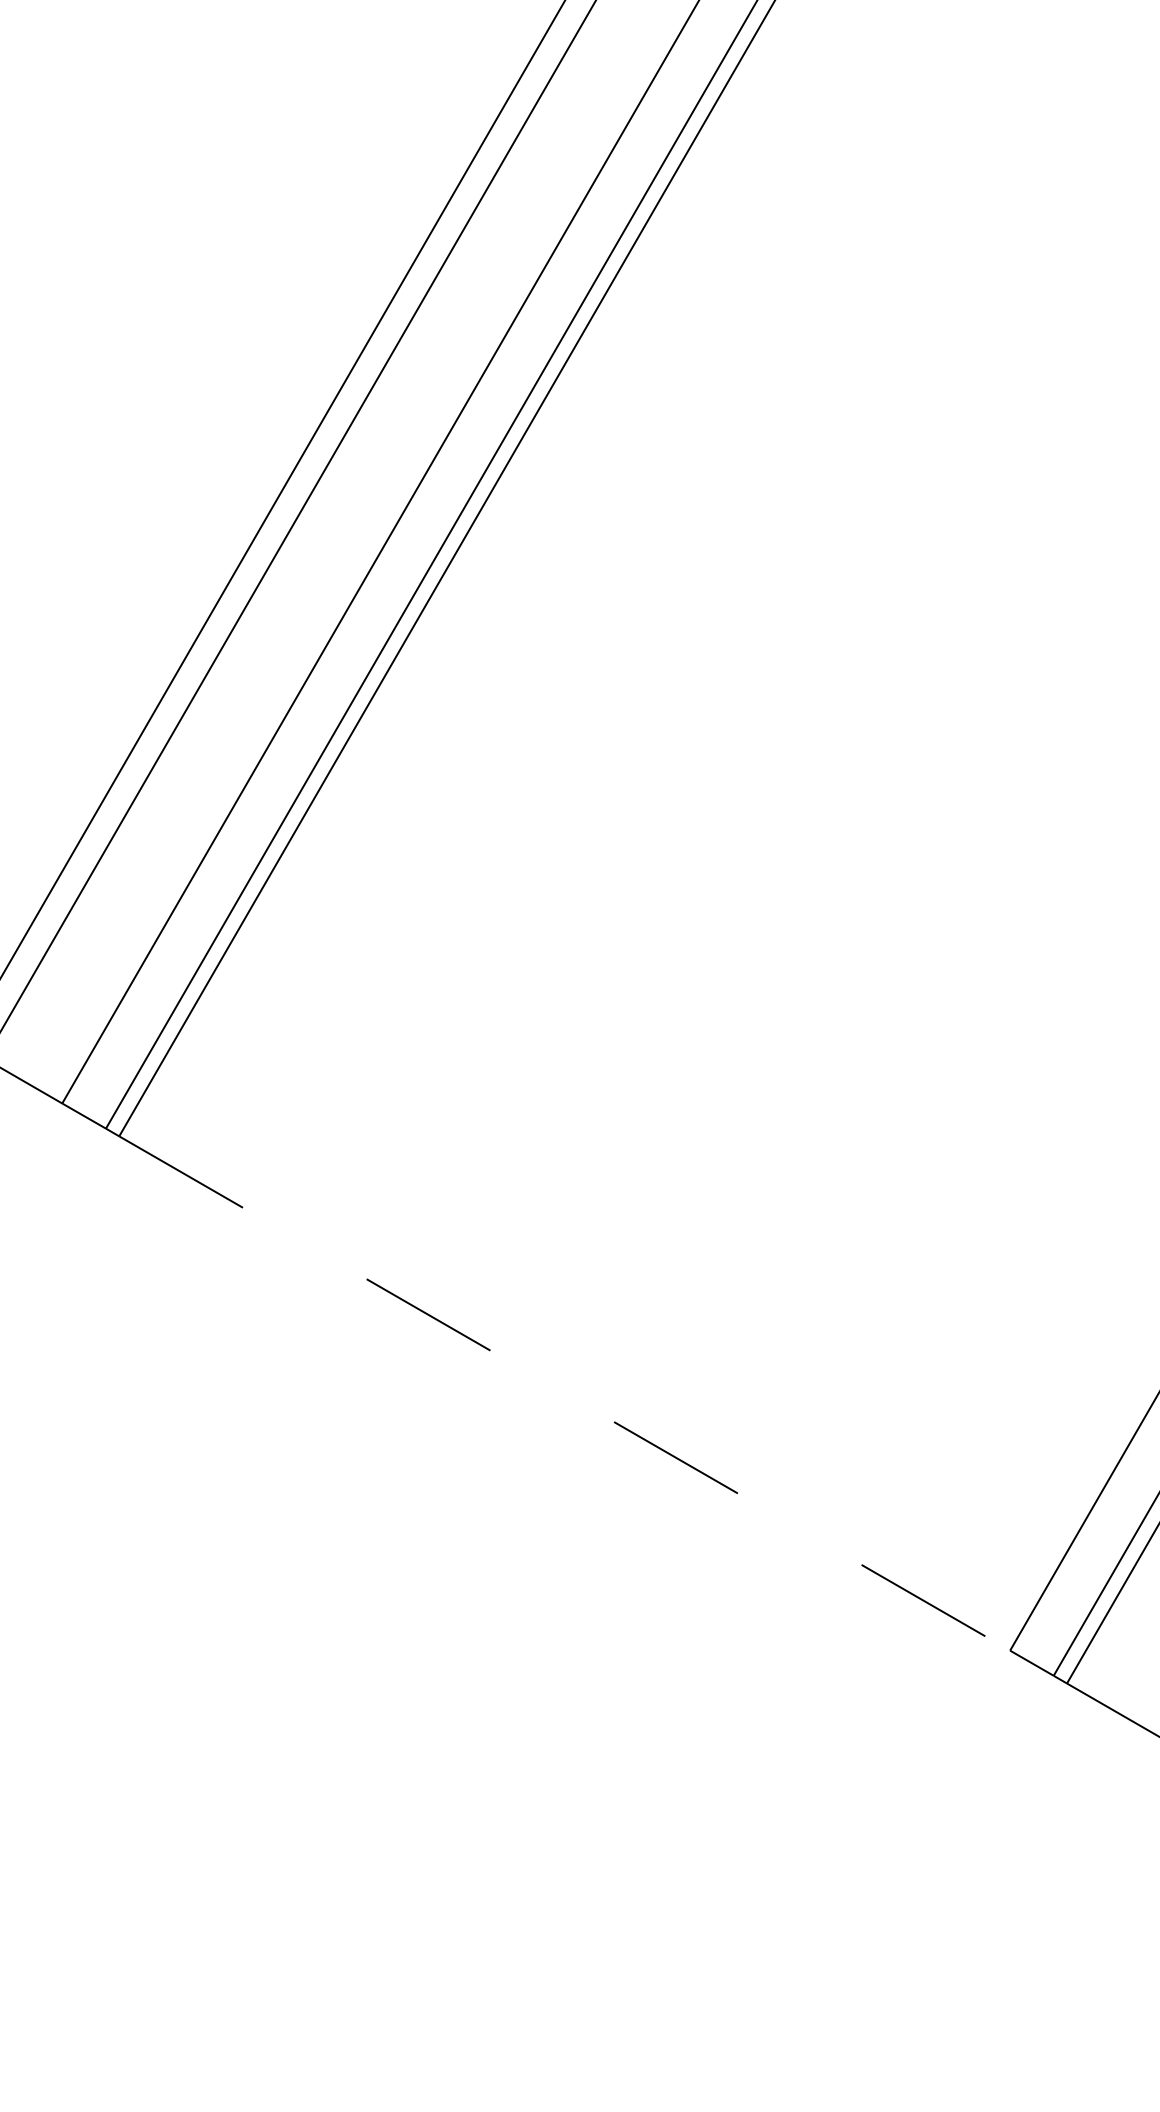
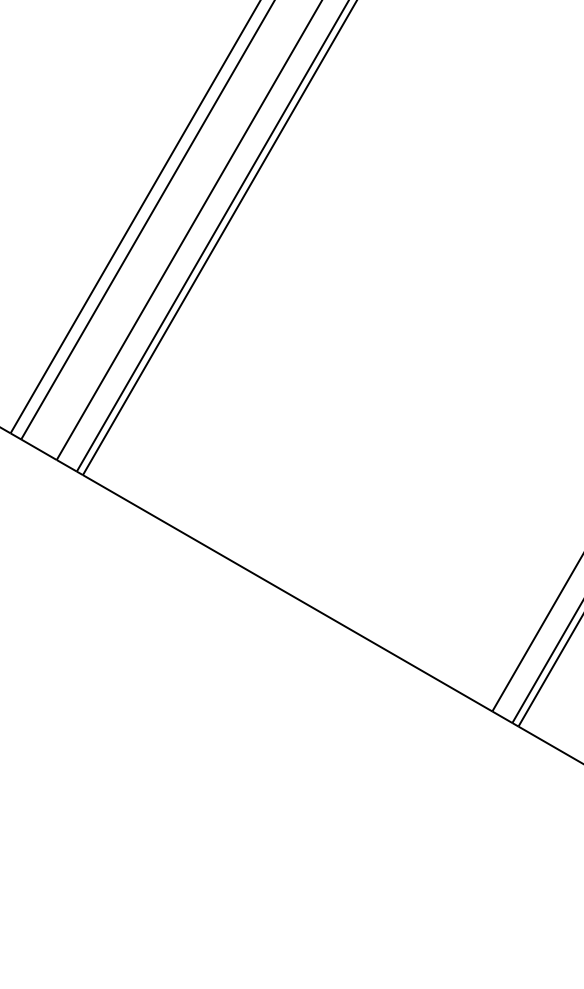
line: (566, 1393) -> (288, 593), dashed -> solid

